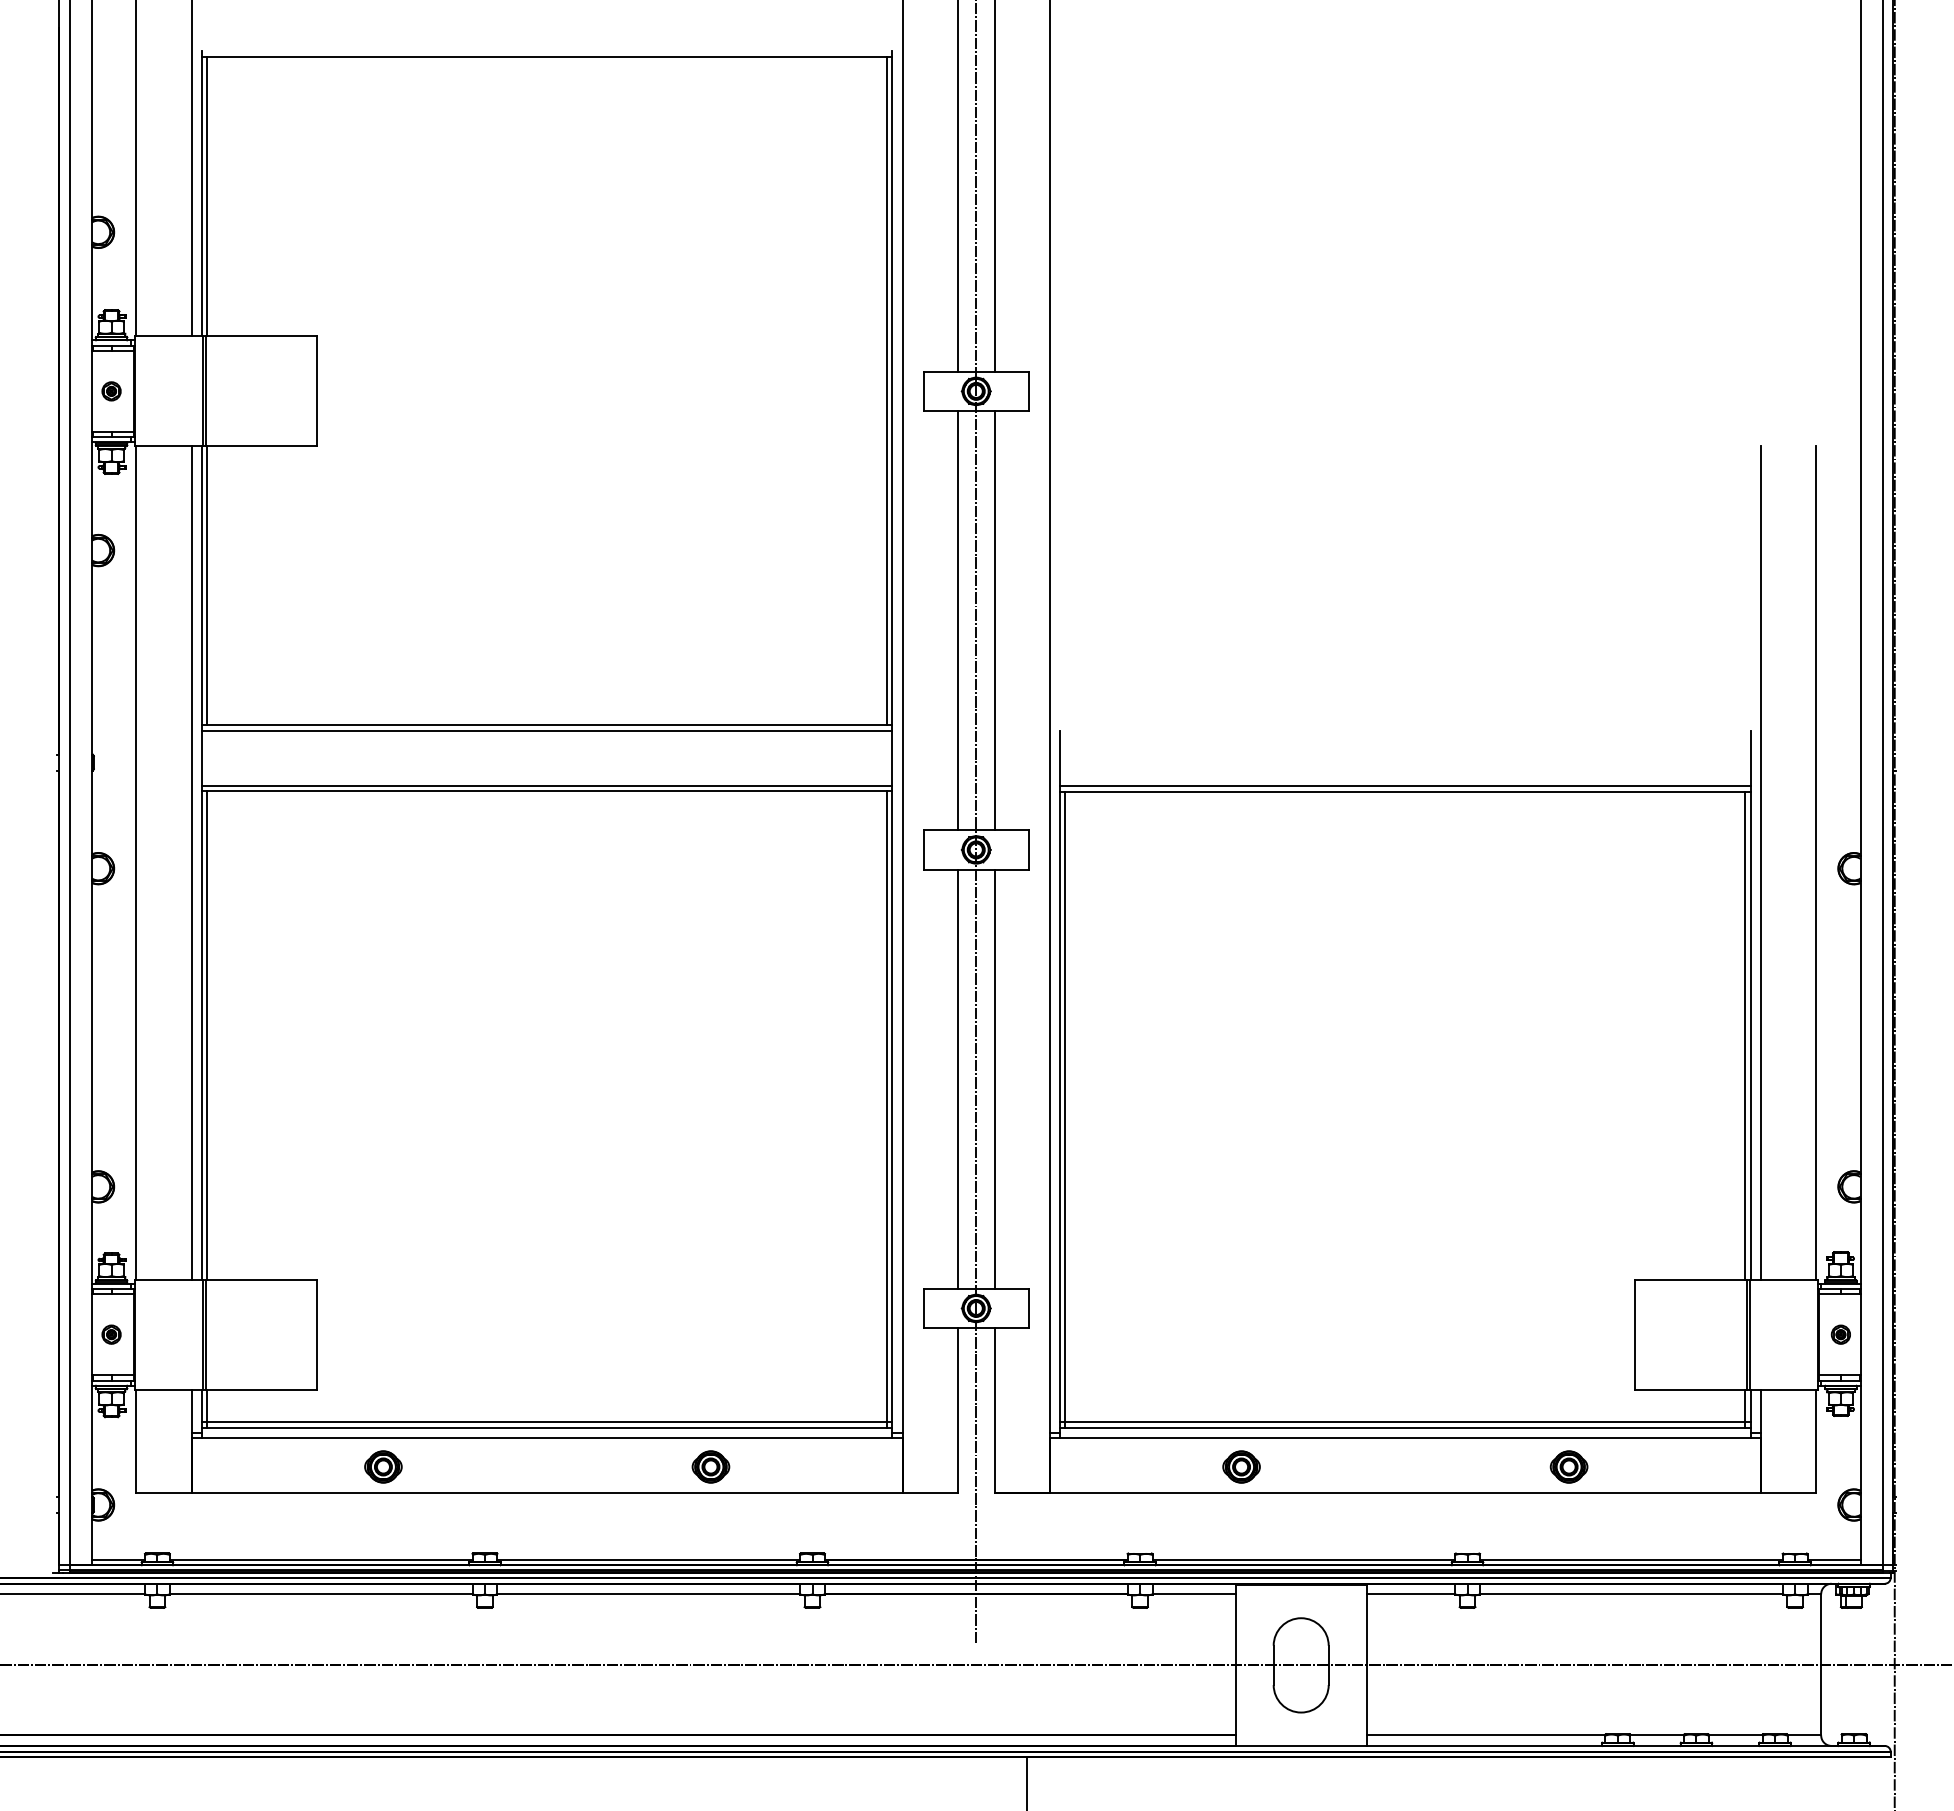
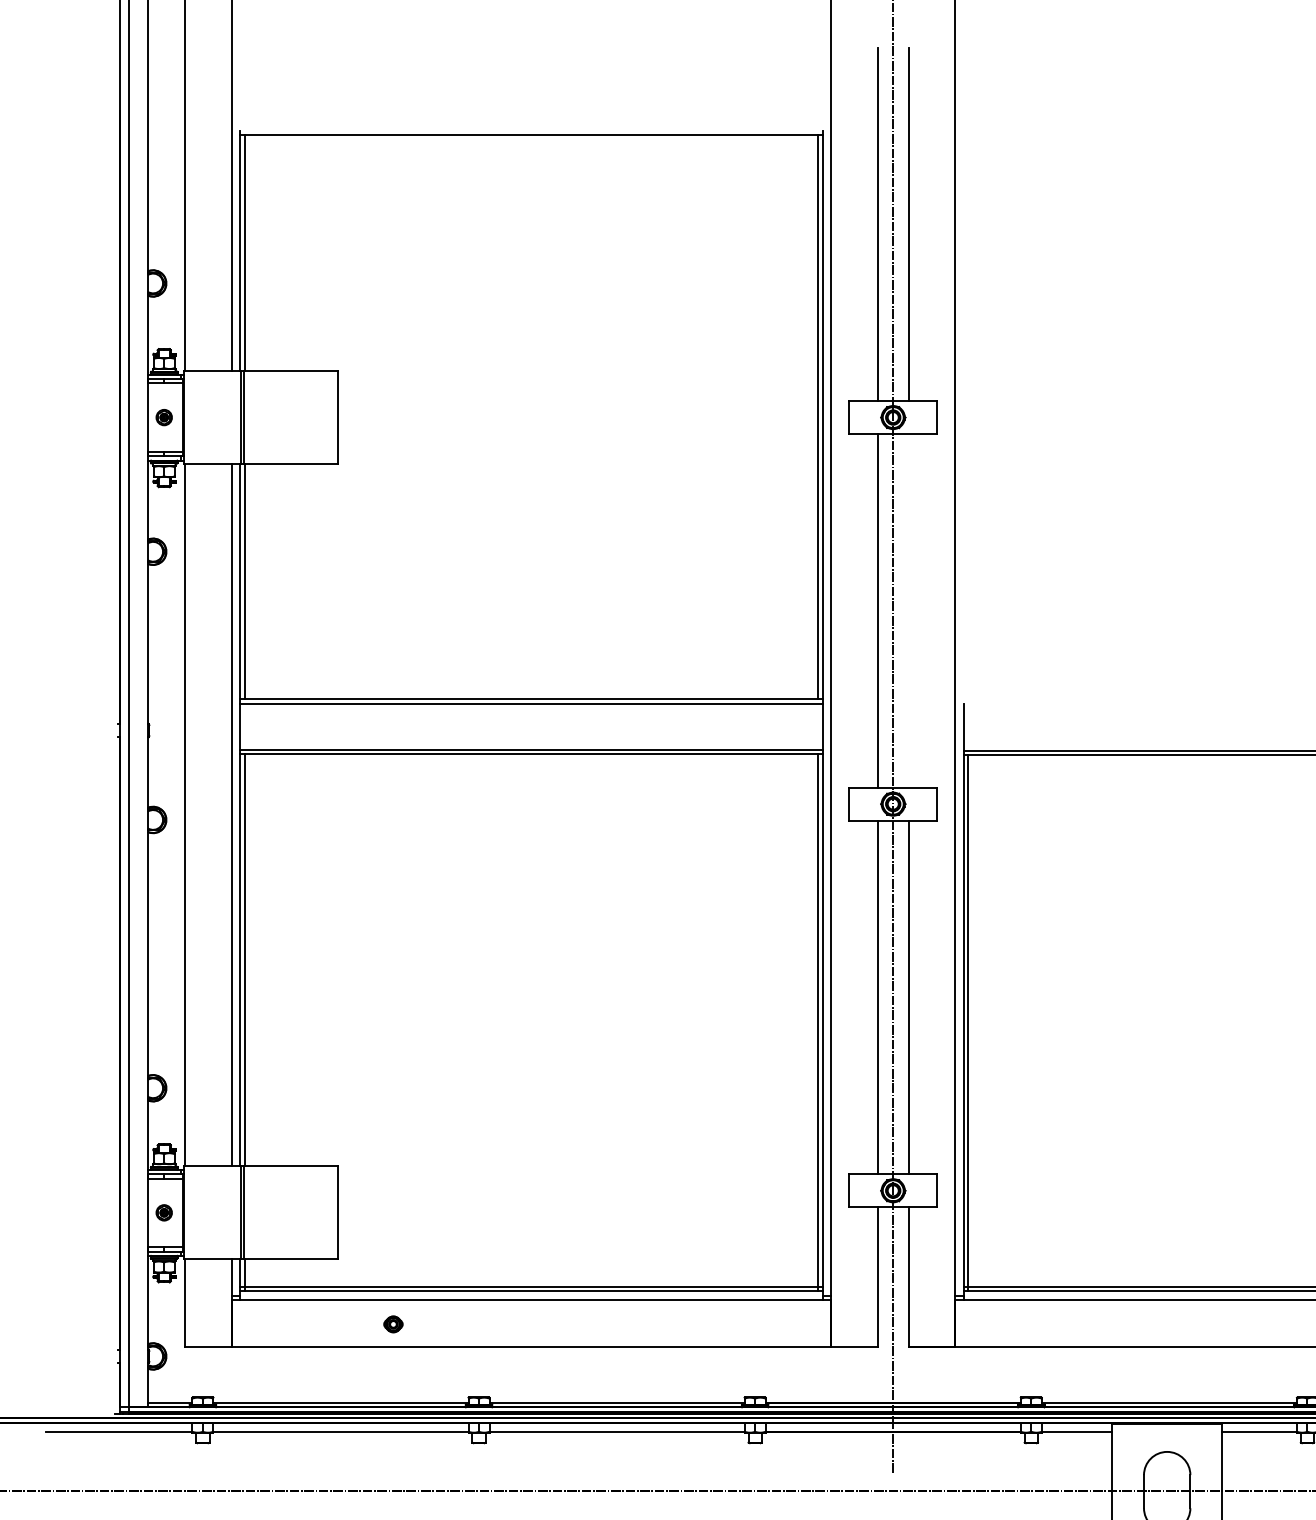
line: (994, 620) -> (908, 610), removed
part: (383, 1466) -> (393, 1324), size x0.6
part: (710, 1466) -> (669, 1324), removed
part: (1241, 1466) -> (1116, 1324), removed

